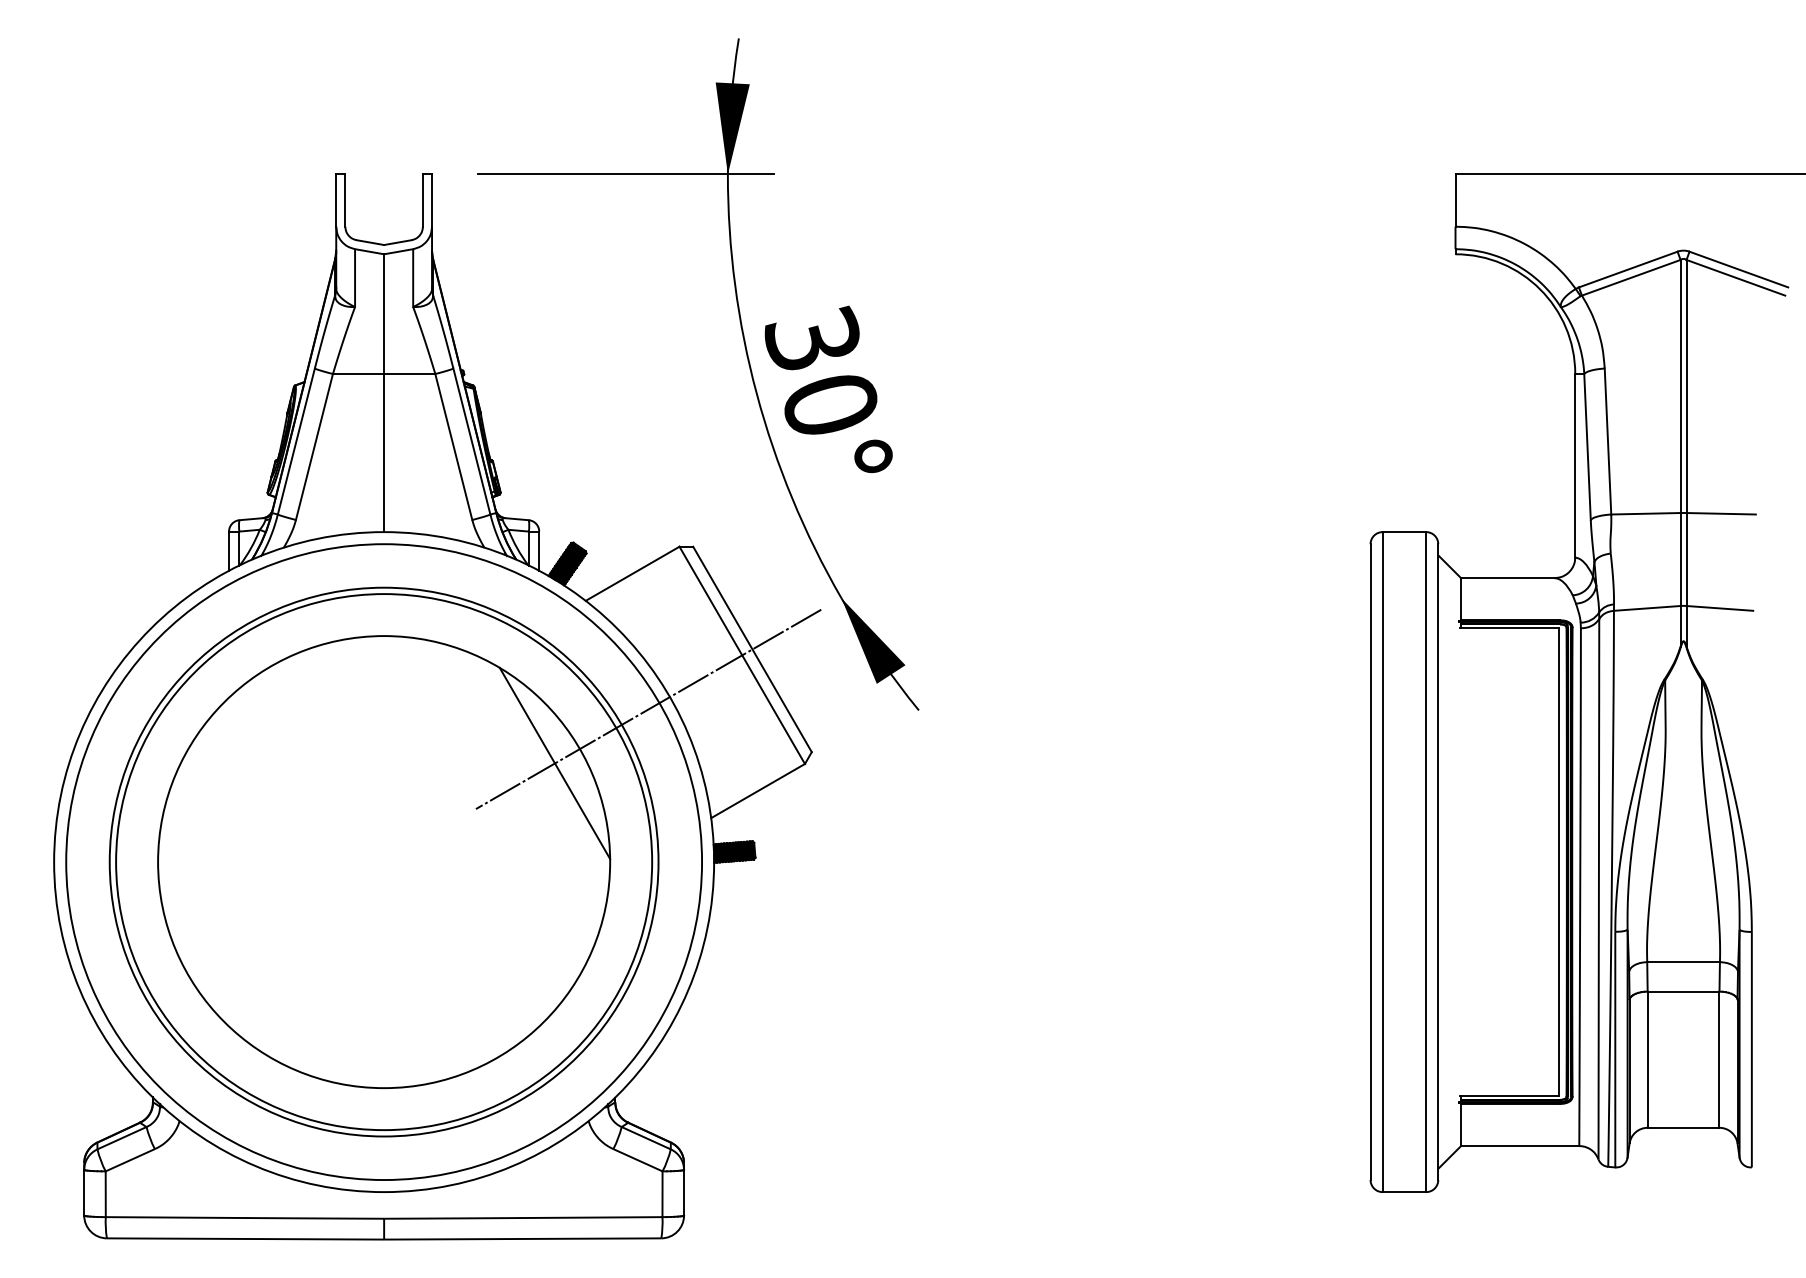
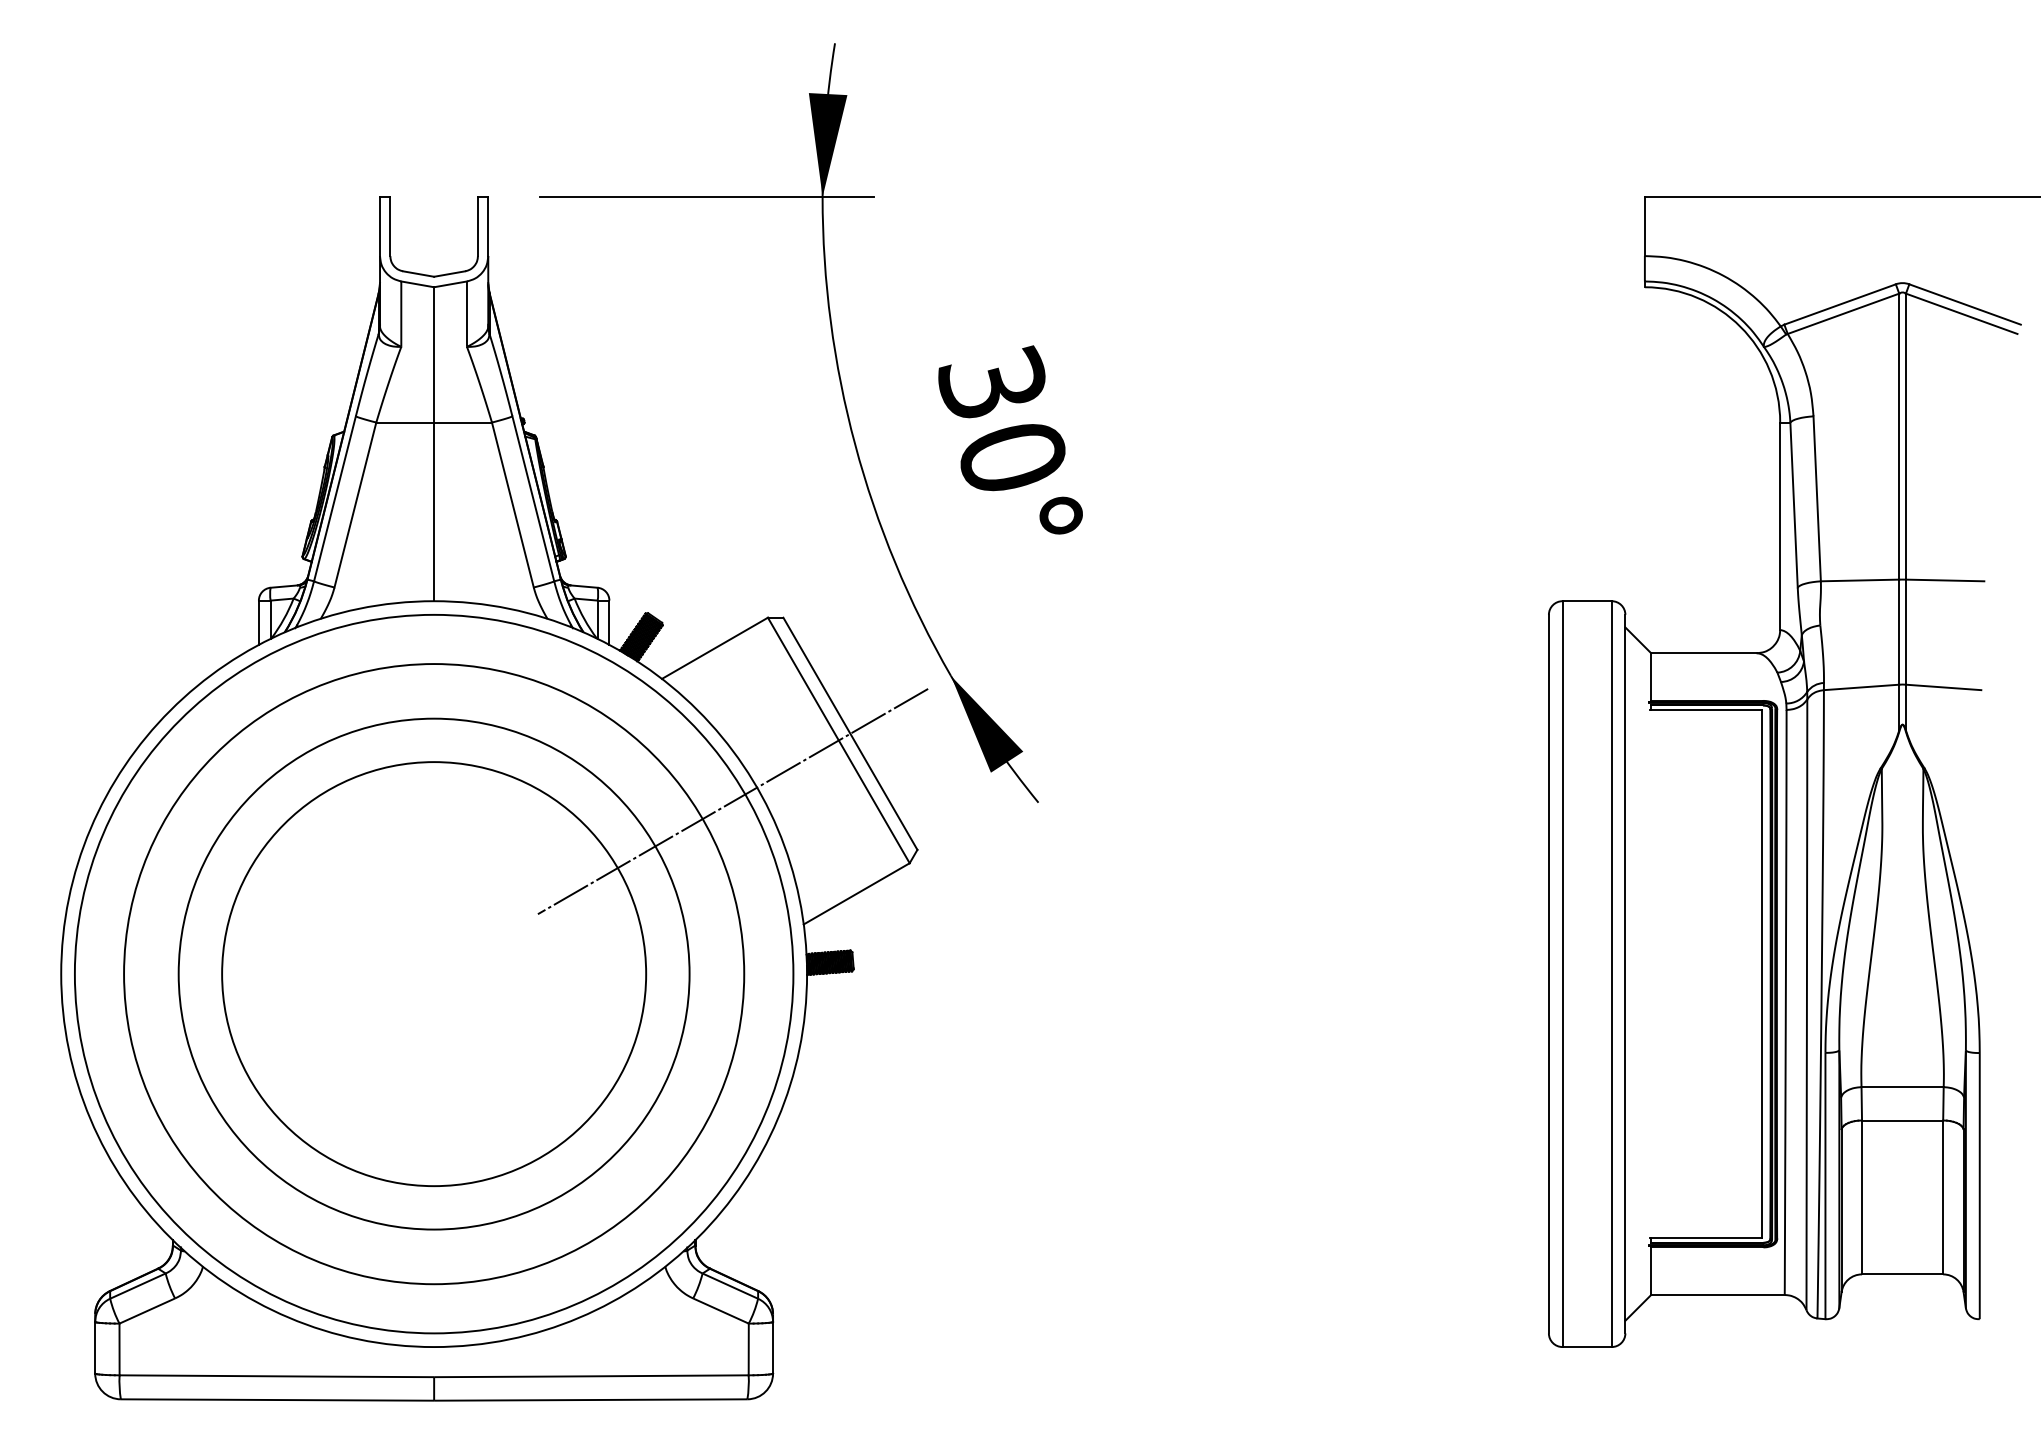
text: (828, 389) -> (1010, 439), moved
line: (554, 763) -> (626, 862), removed
circle: (384, 862) -> (434, 974), size x0.7

